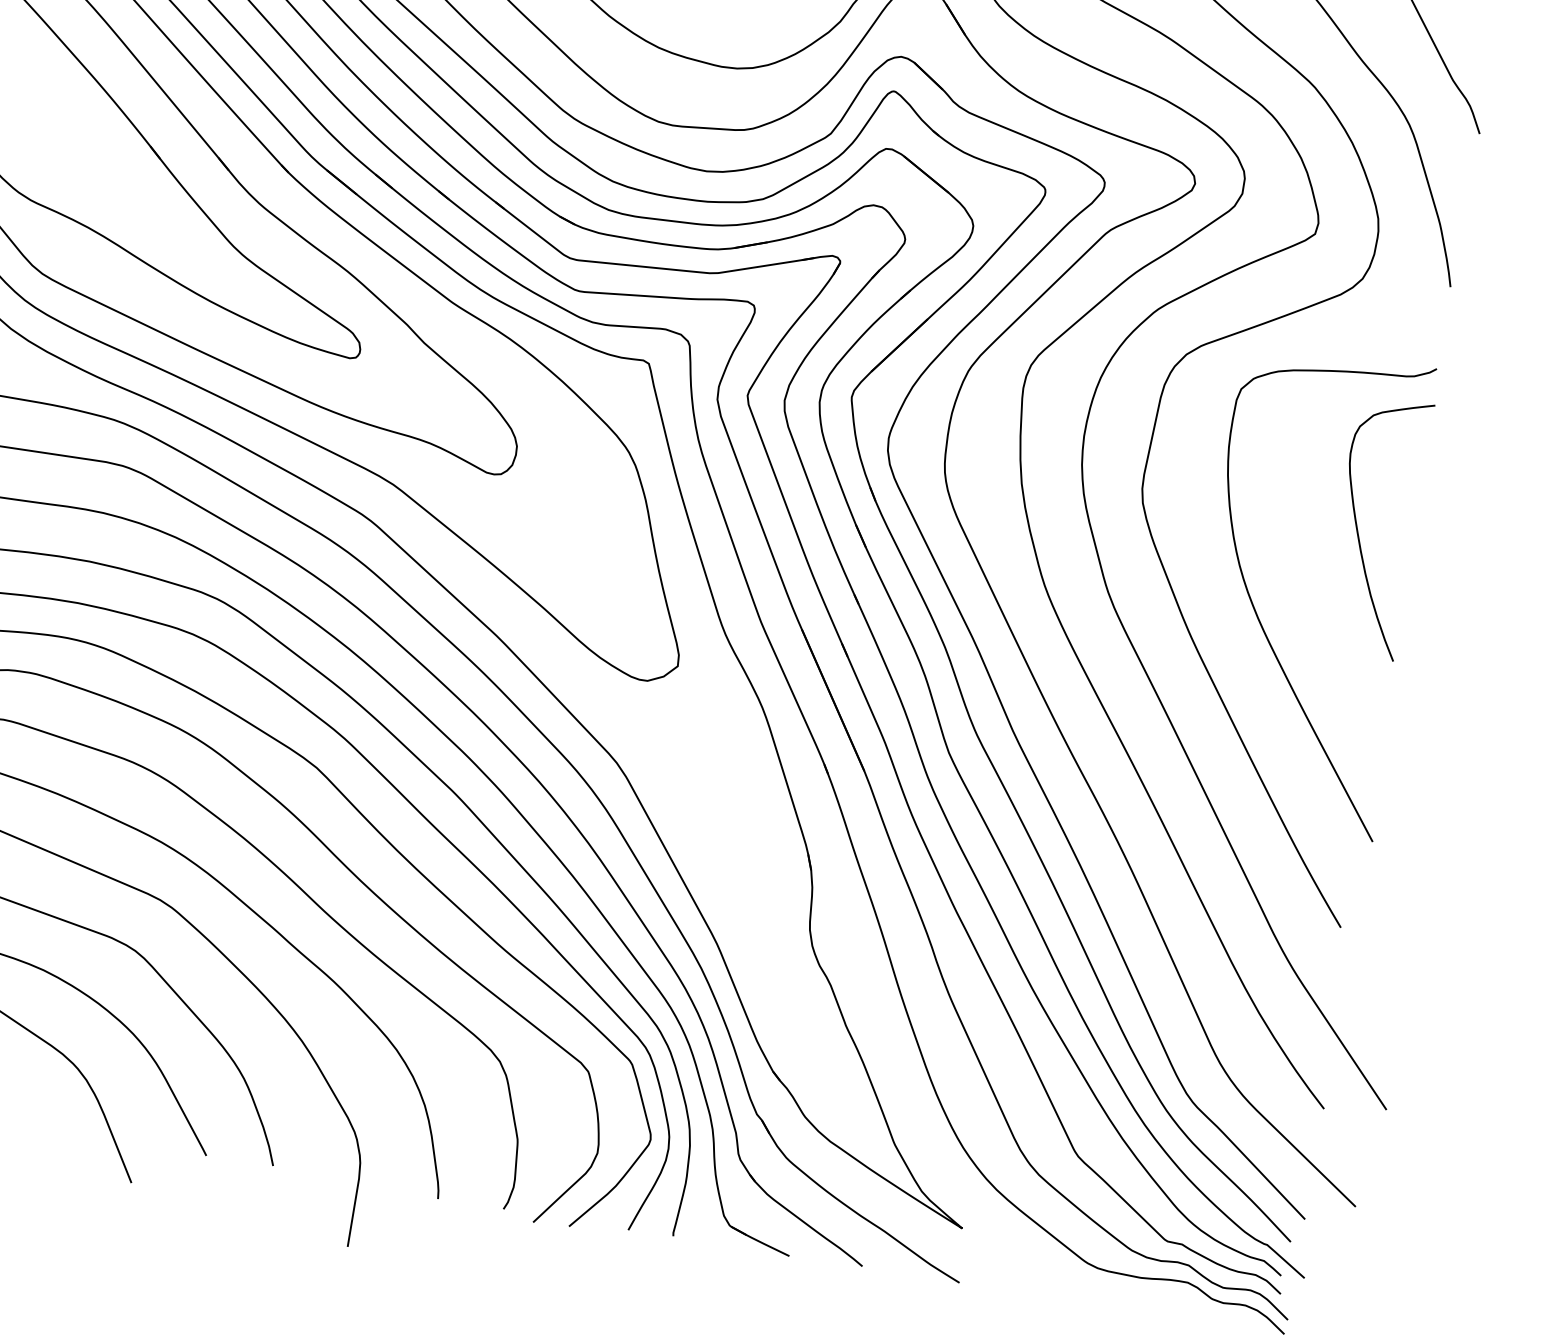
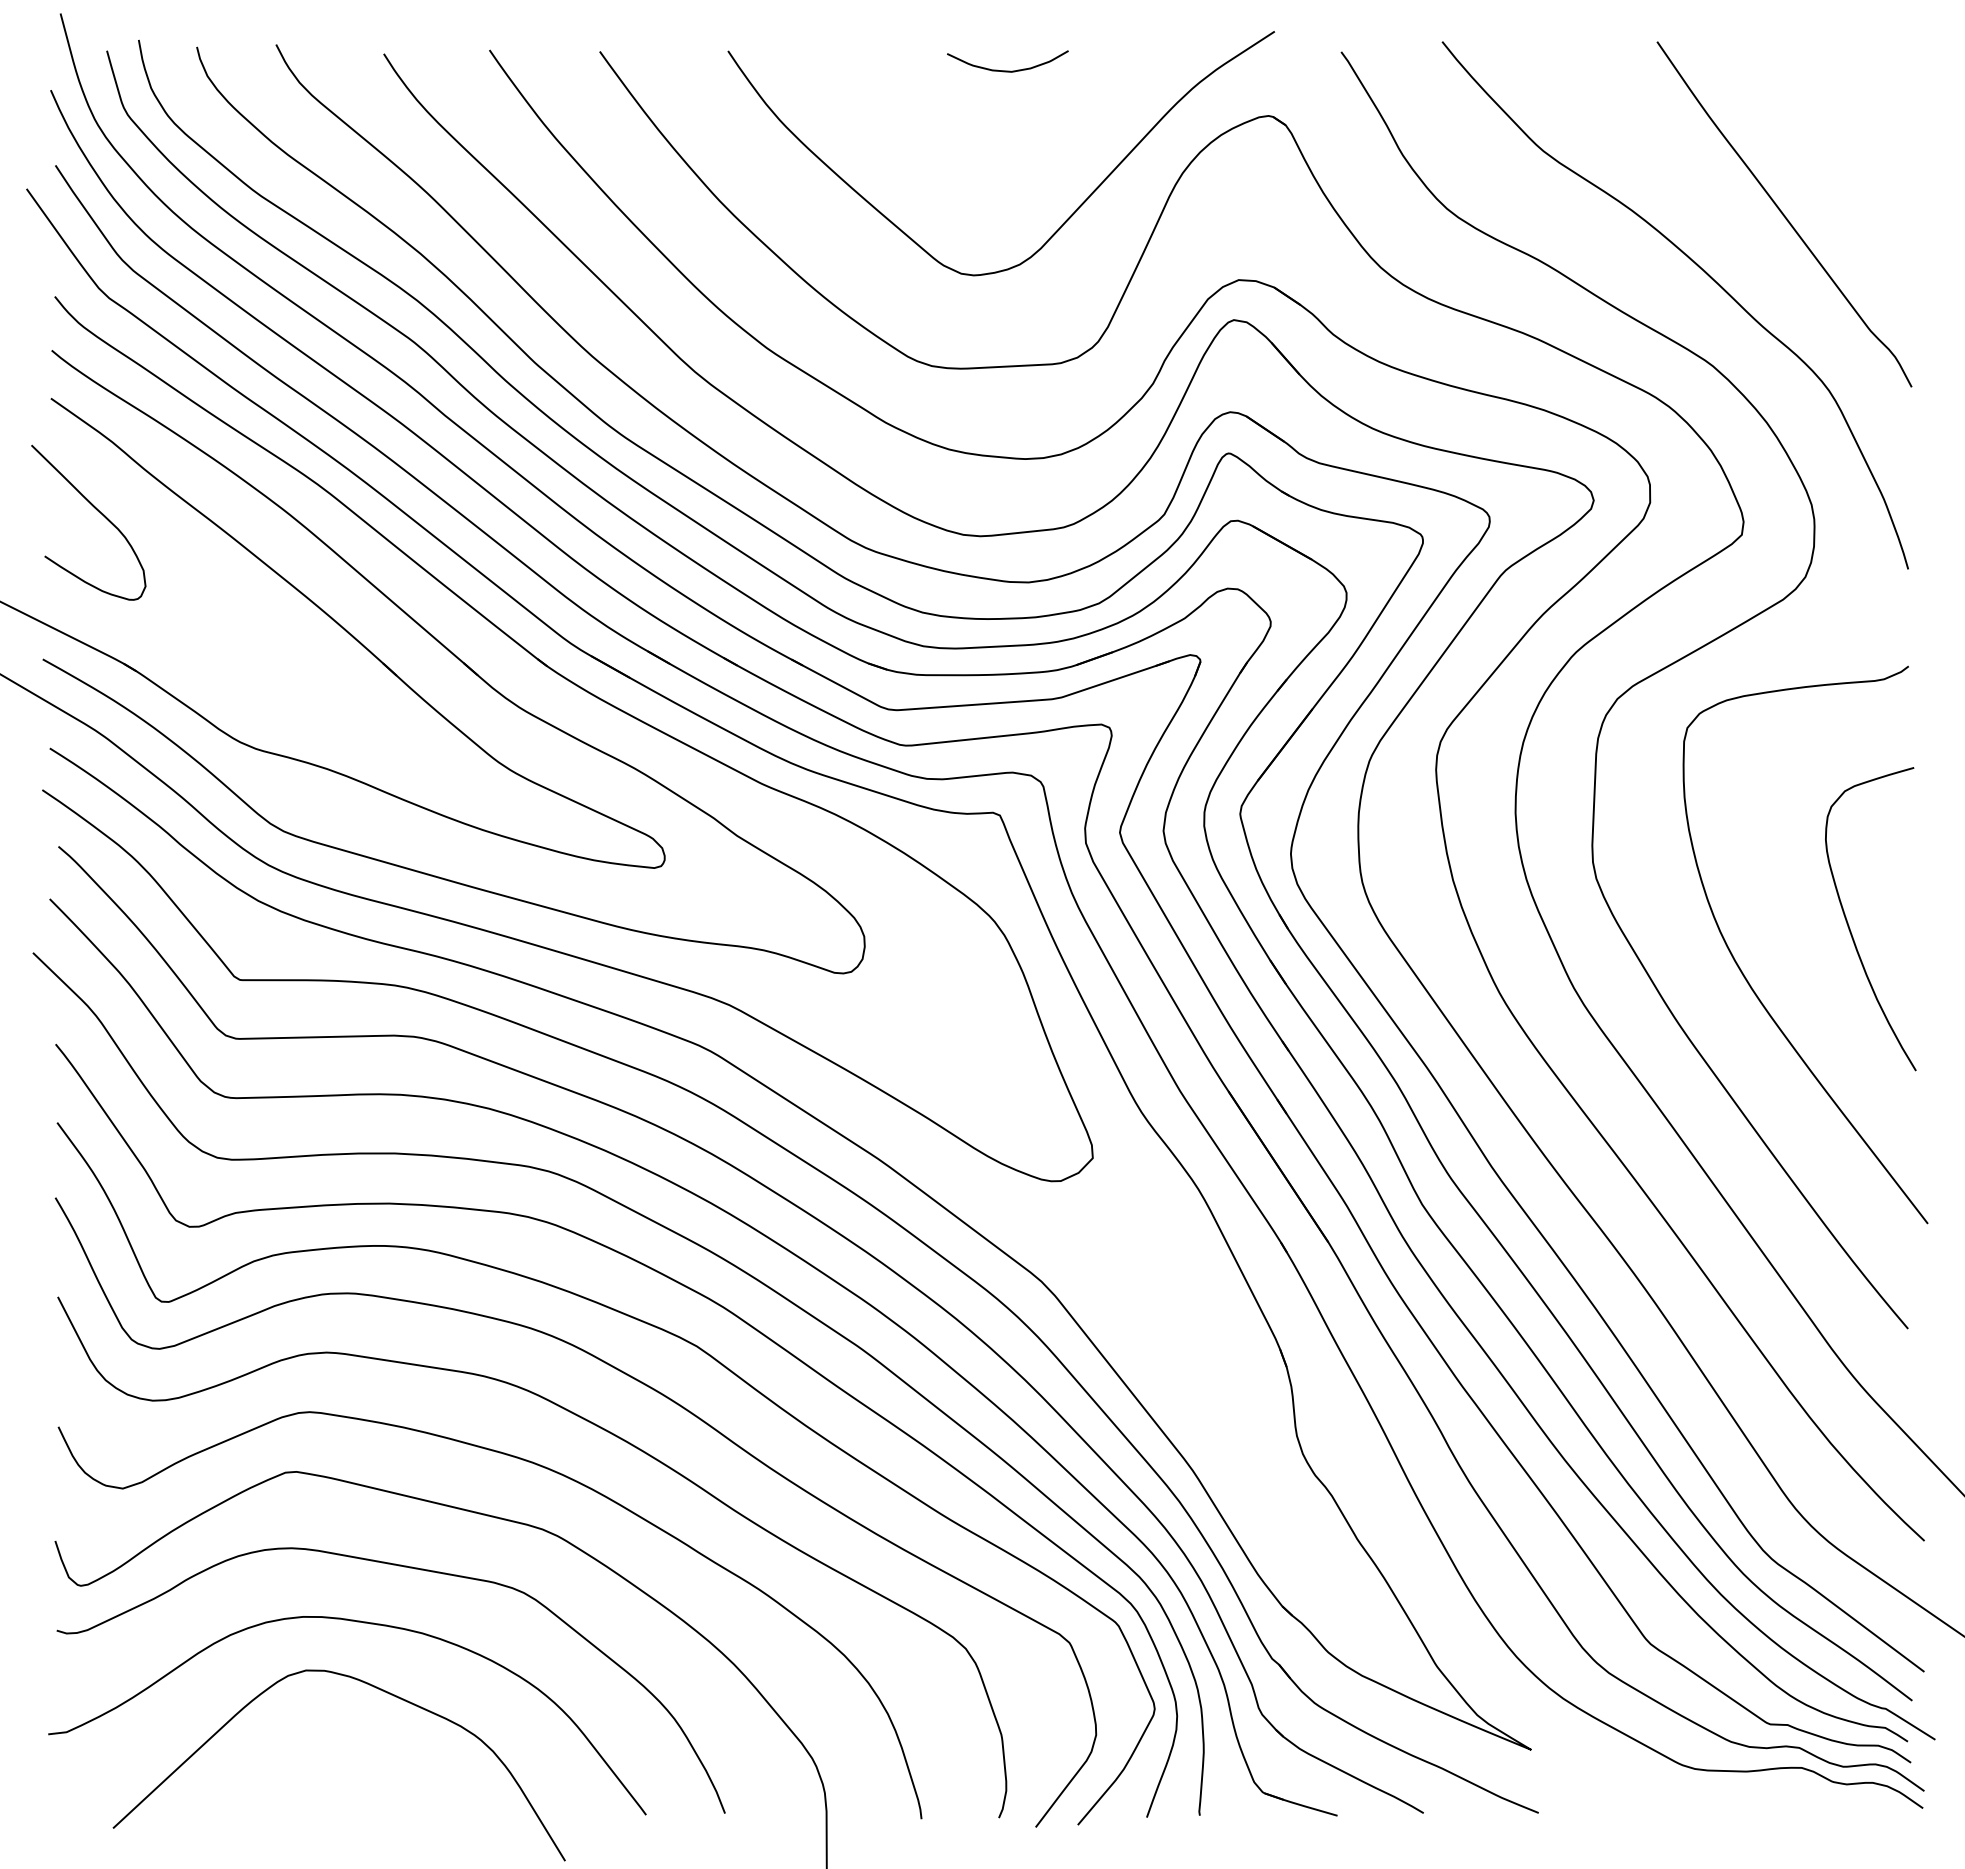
curve: (1358, 529) -> (1849, 925), moved

